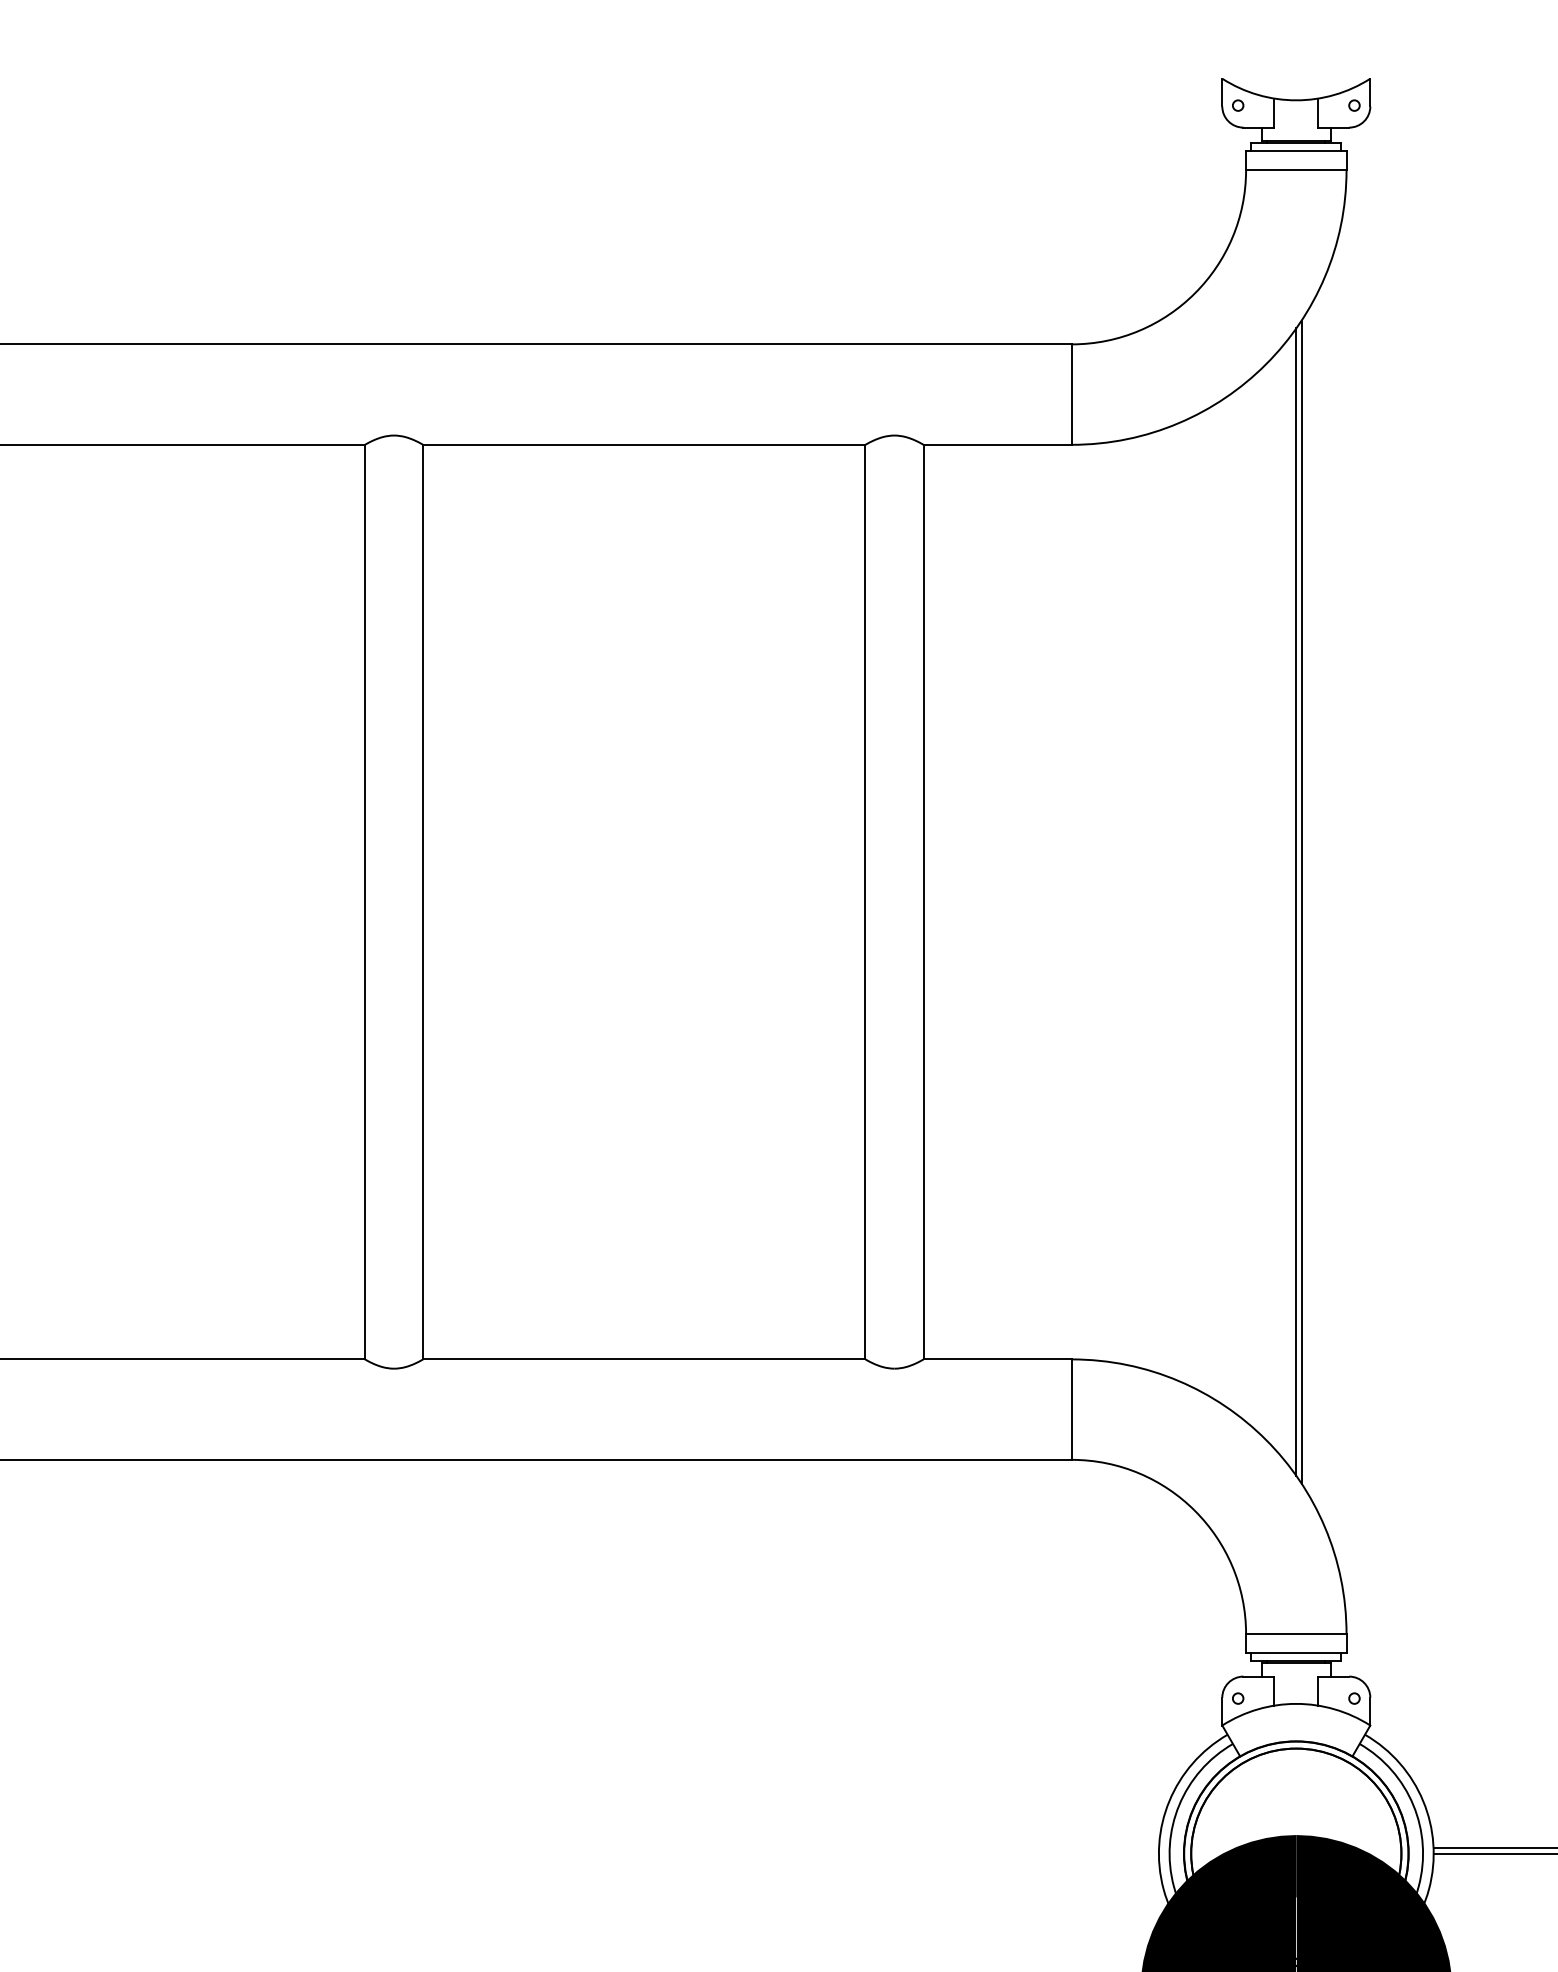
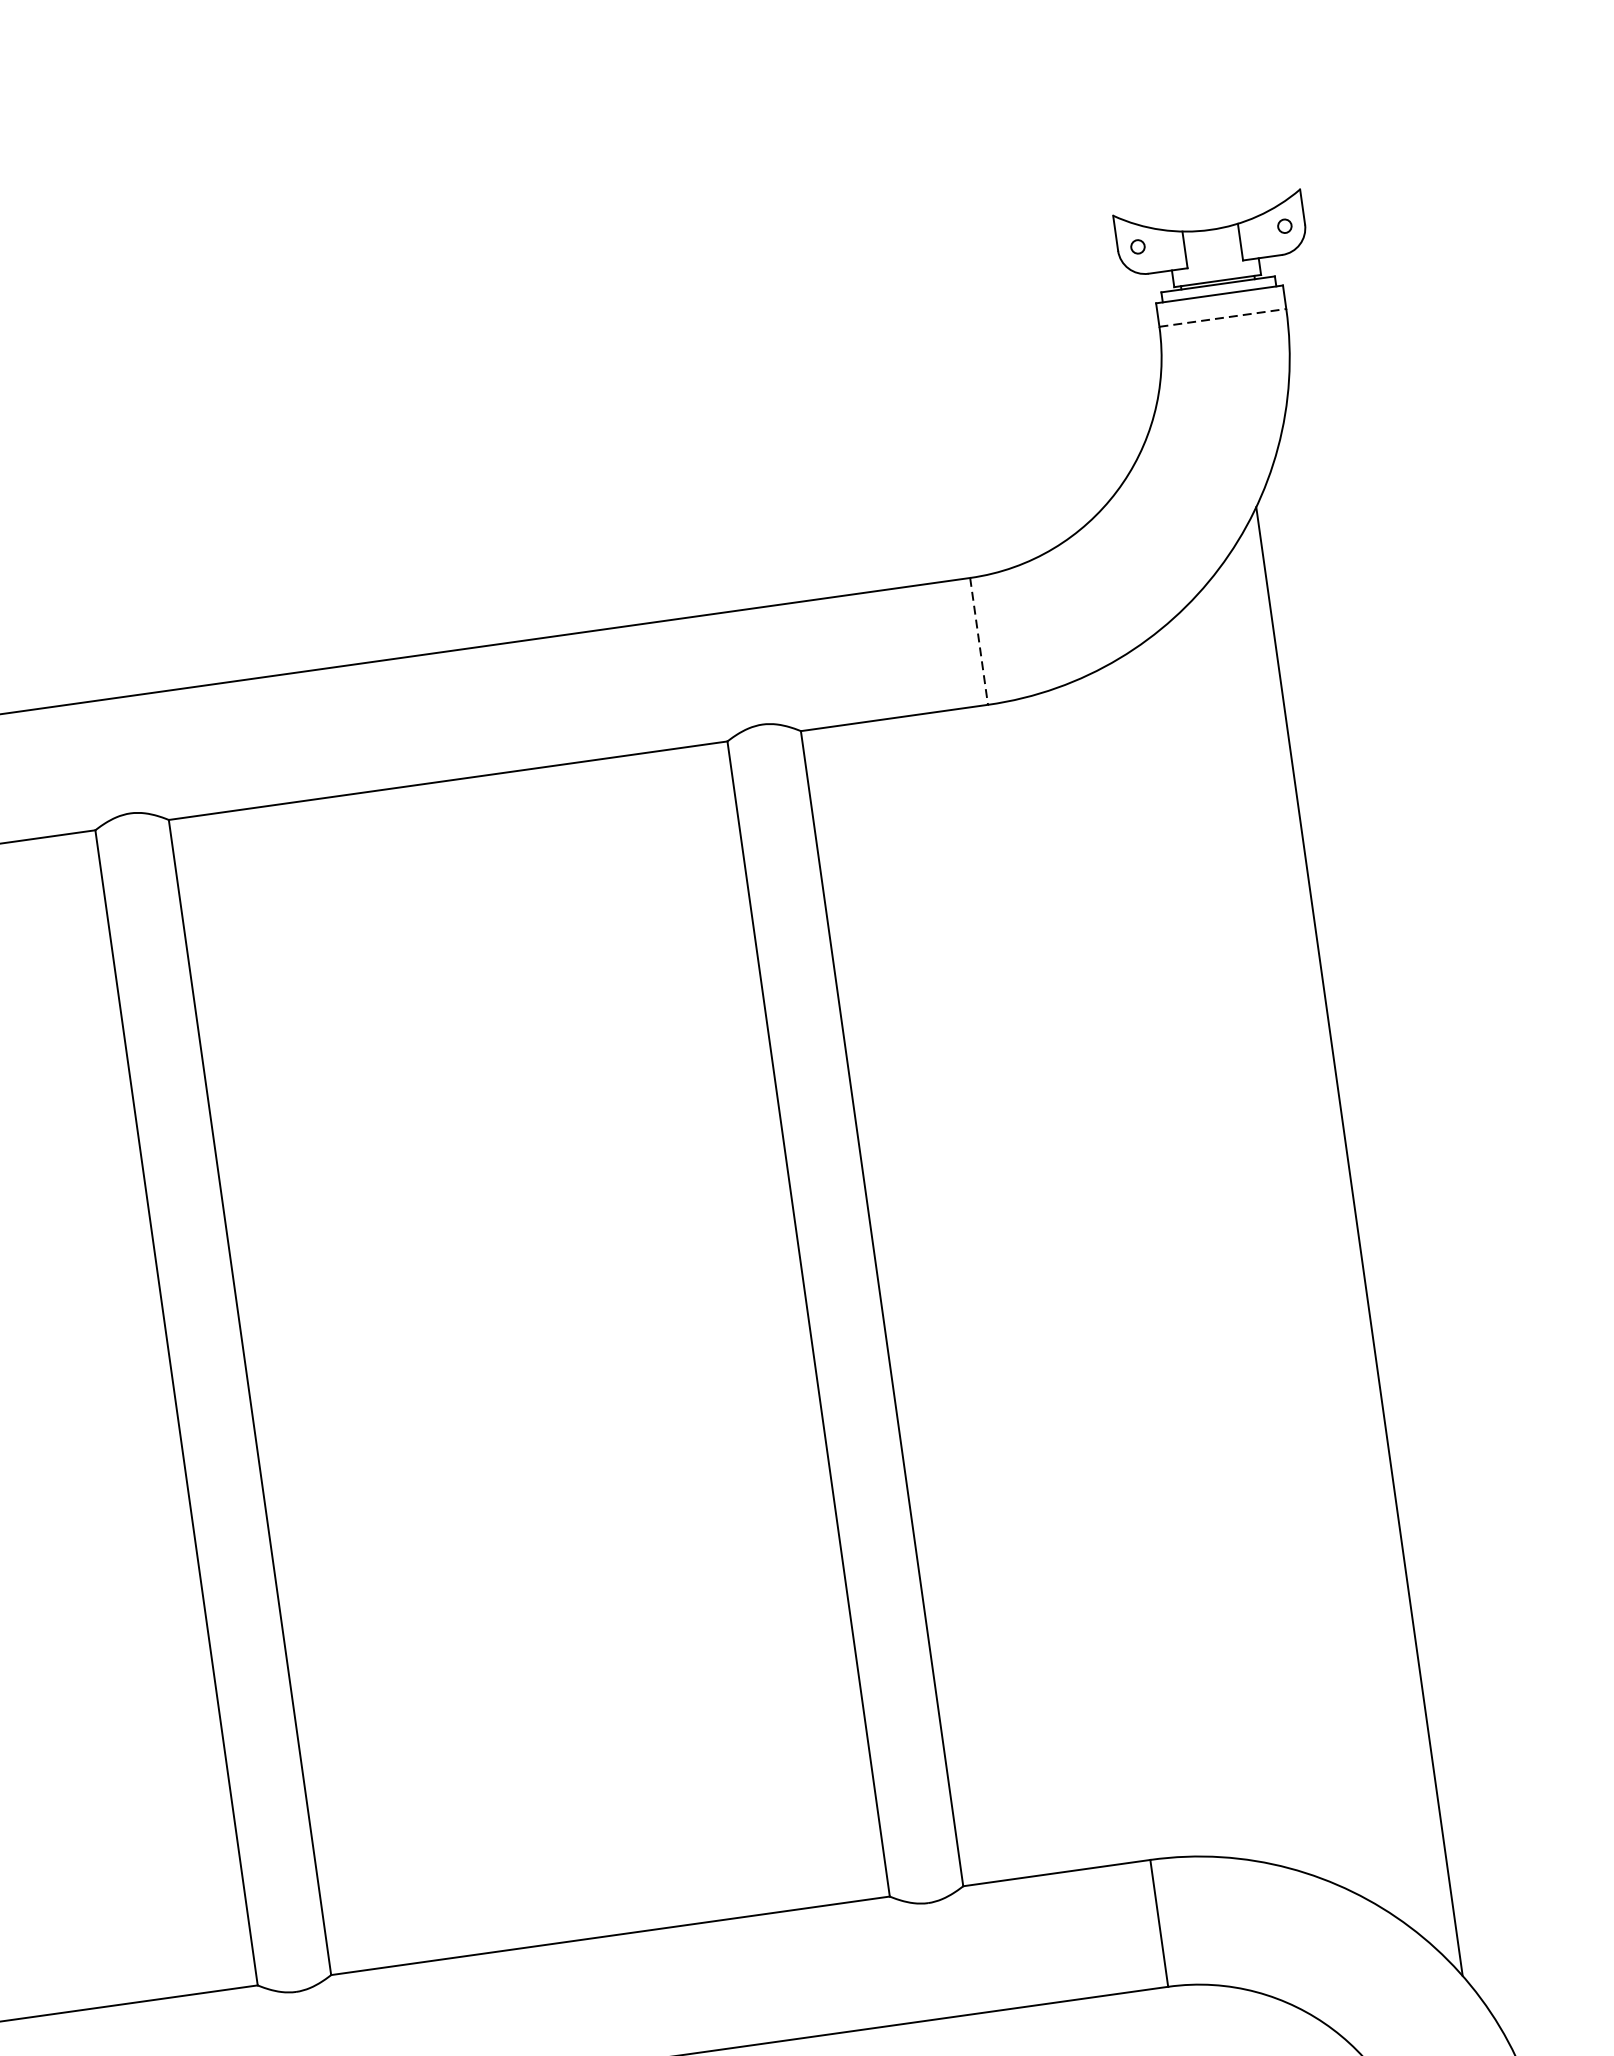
line: (1296, 170) -> (1223, 318), solid -> dashed
line: (1071, 395) -> (978, 642), solid -> dashed
line: (1296, 901) -> (1352, 1241), removed

